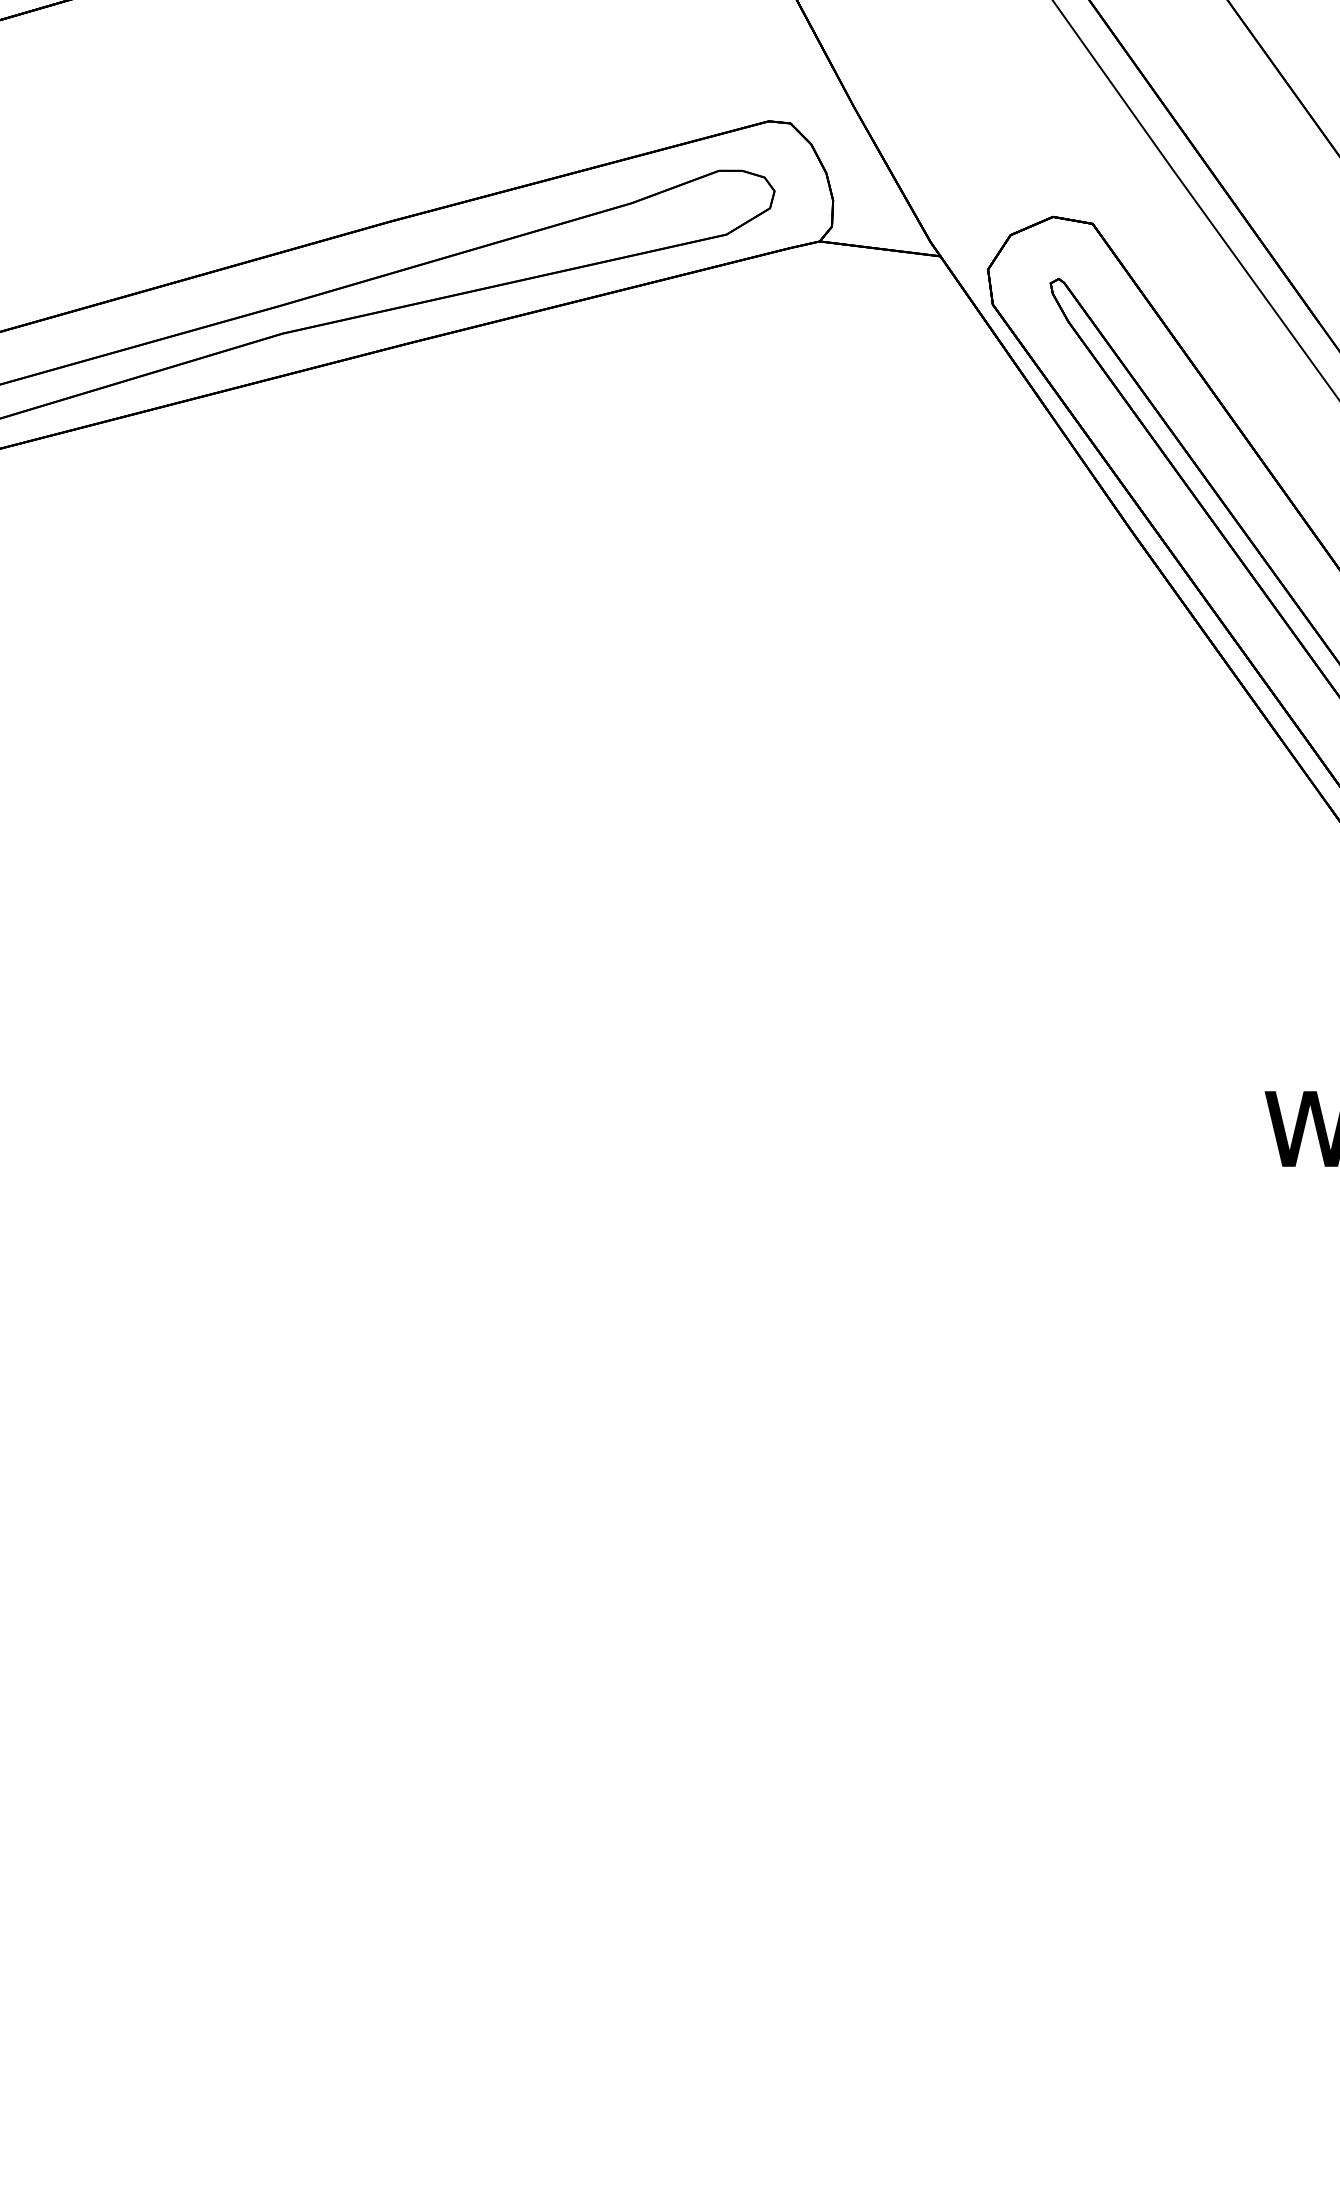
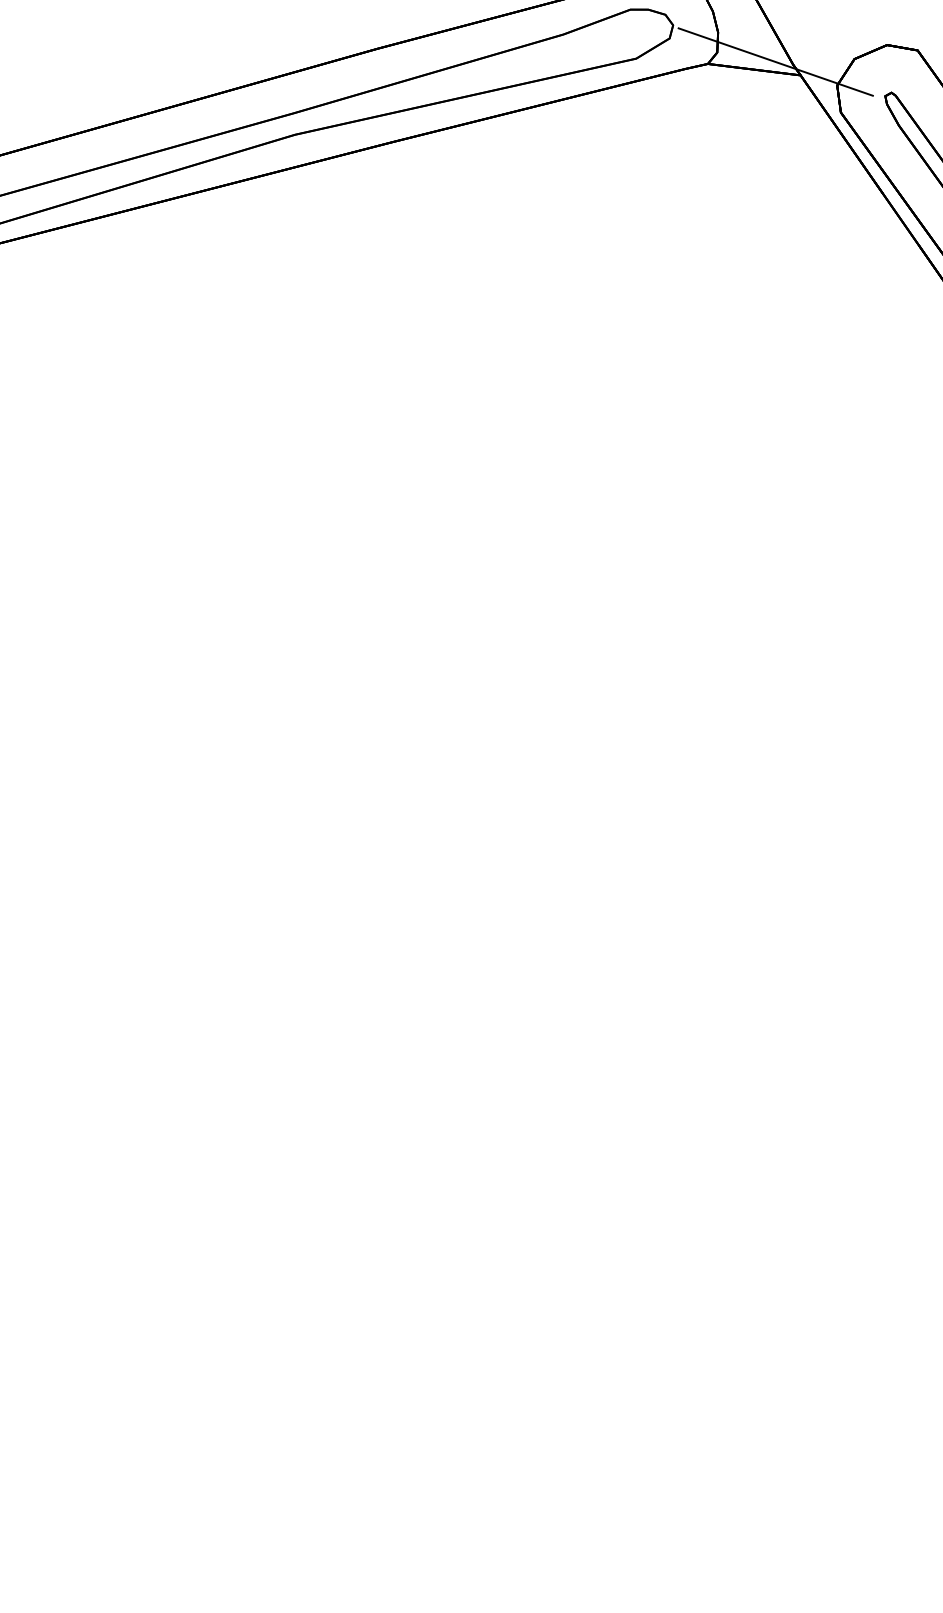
line: (907, 238) -> (775, 61), added

